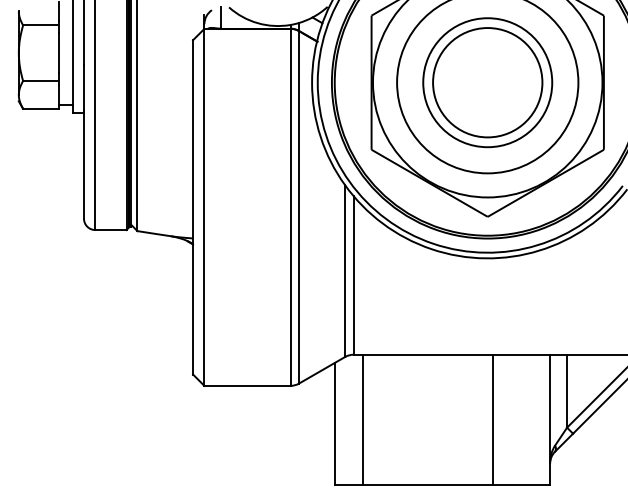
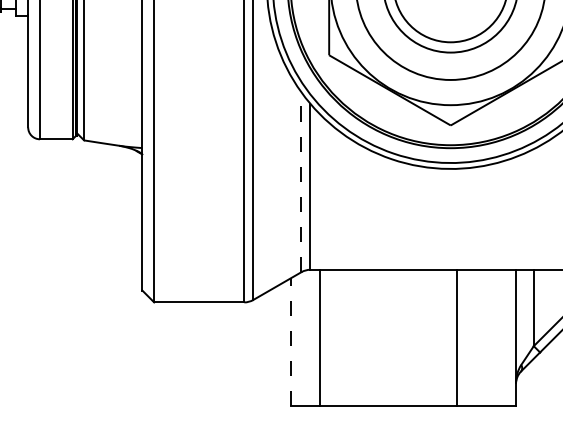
line: (345, 271) -> (301, 182), solid -> dashed
line: (334, 423) -> (290, 341), solid -> dashed

